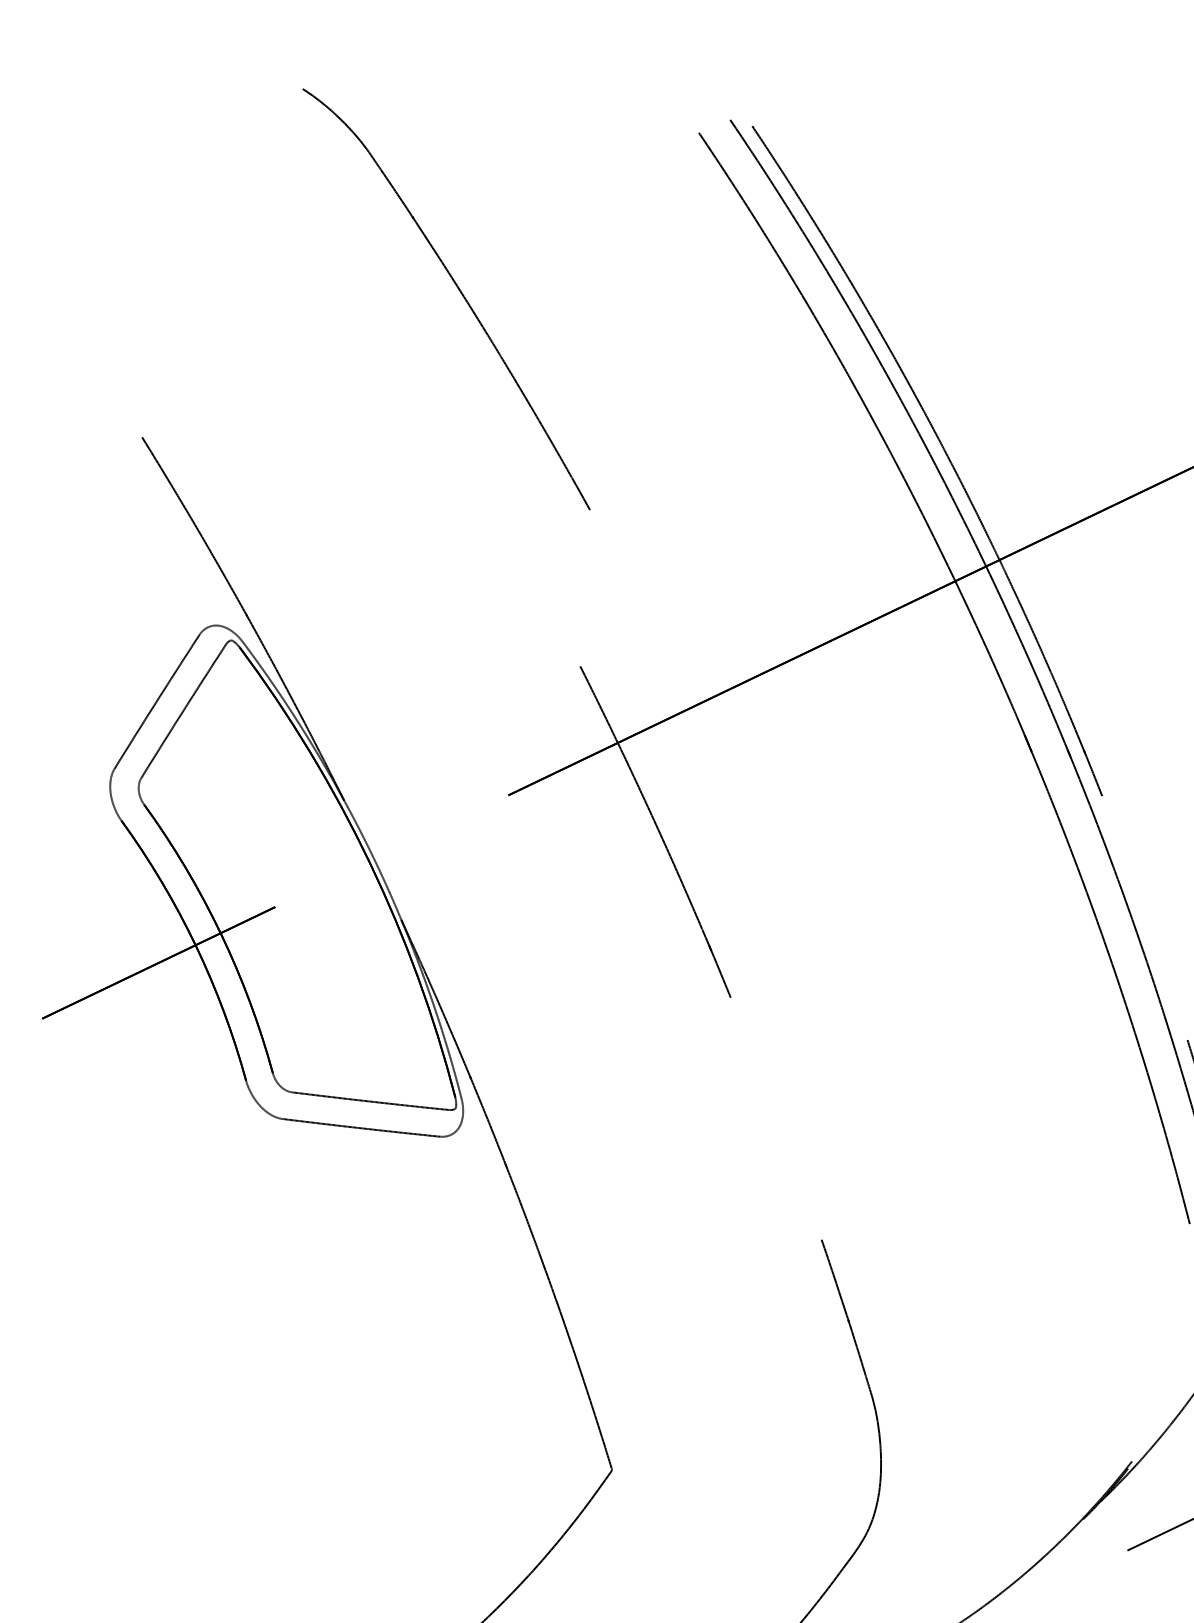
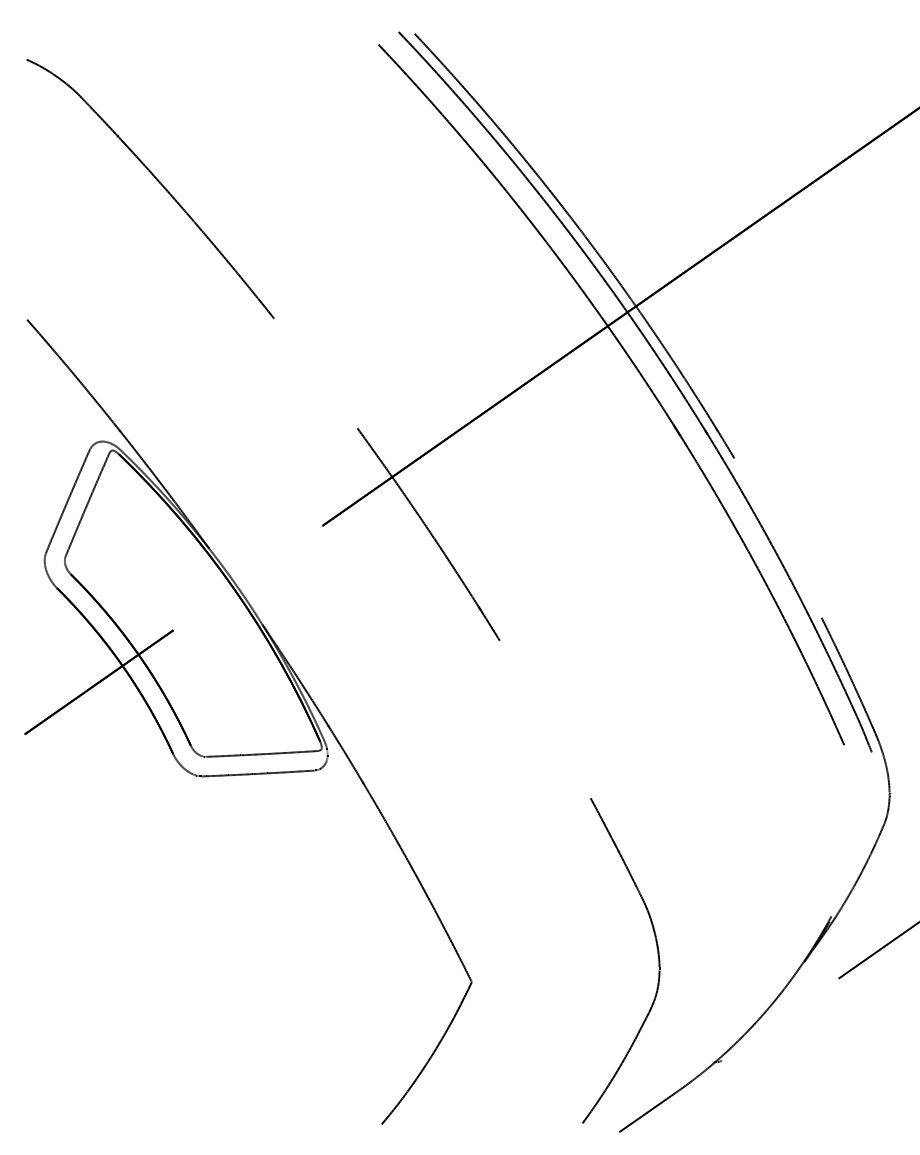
curve: (458, 290) -> (157, 181), moved

